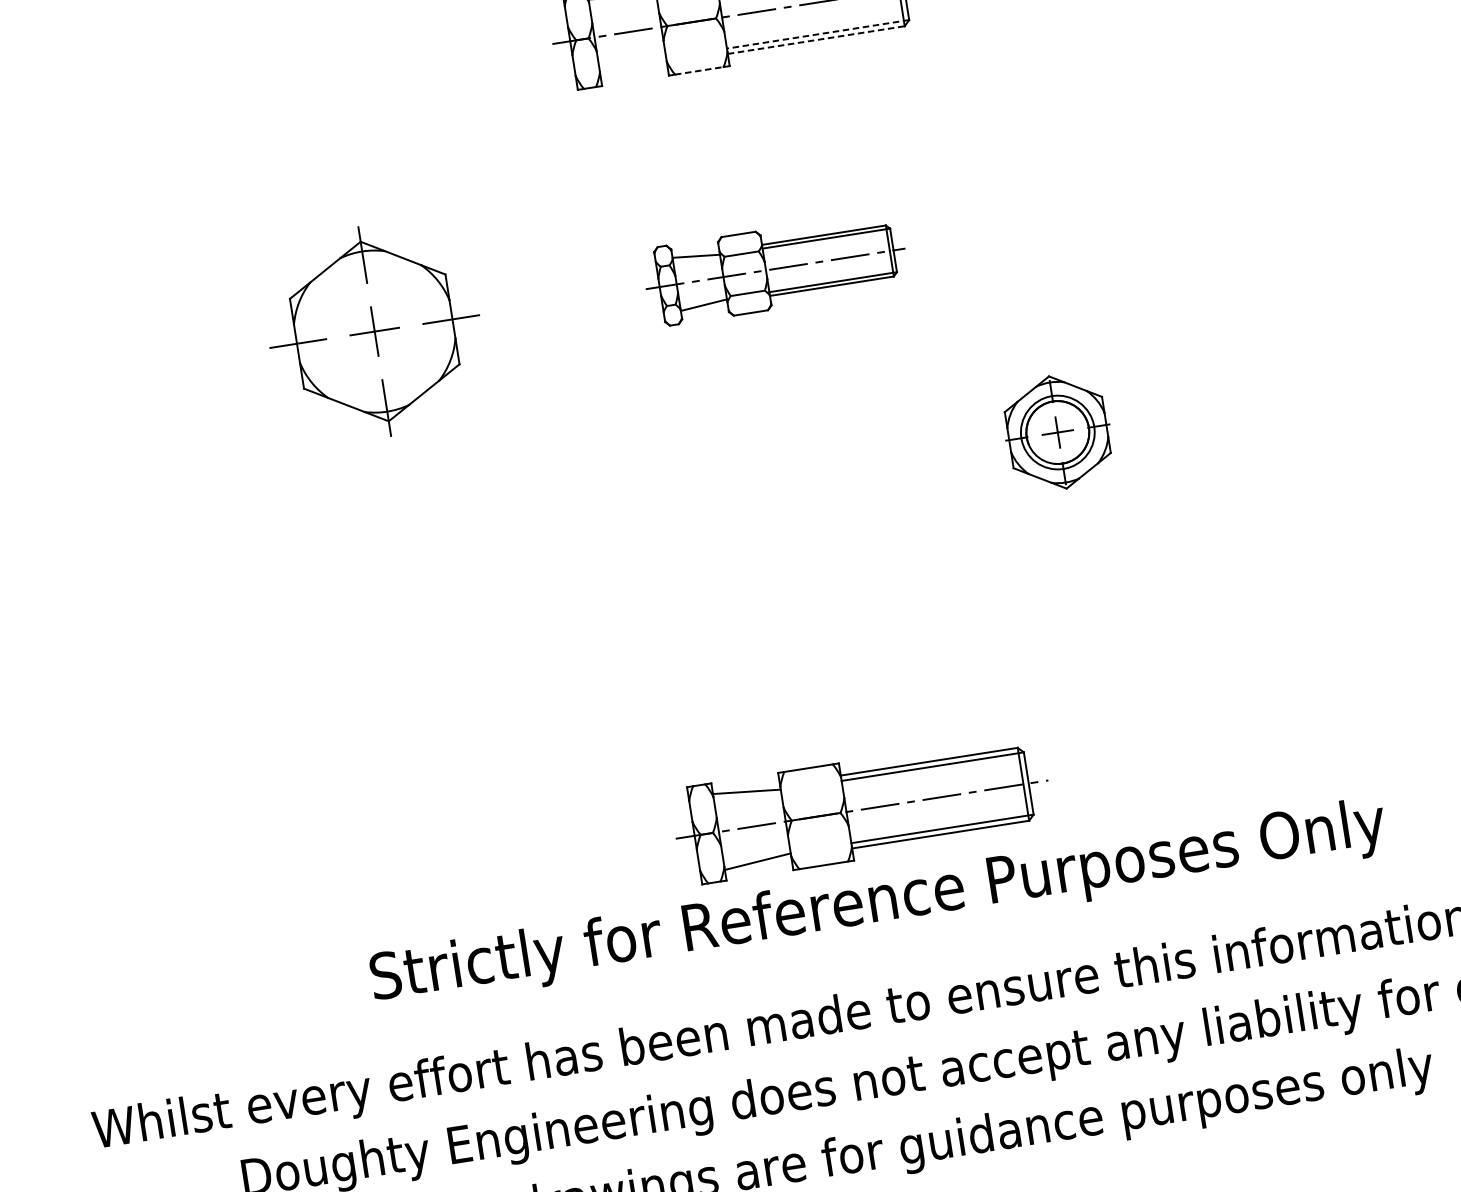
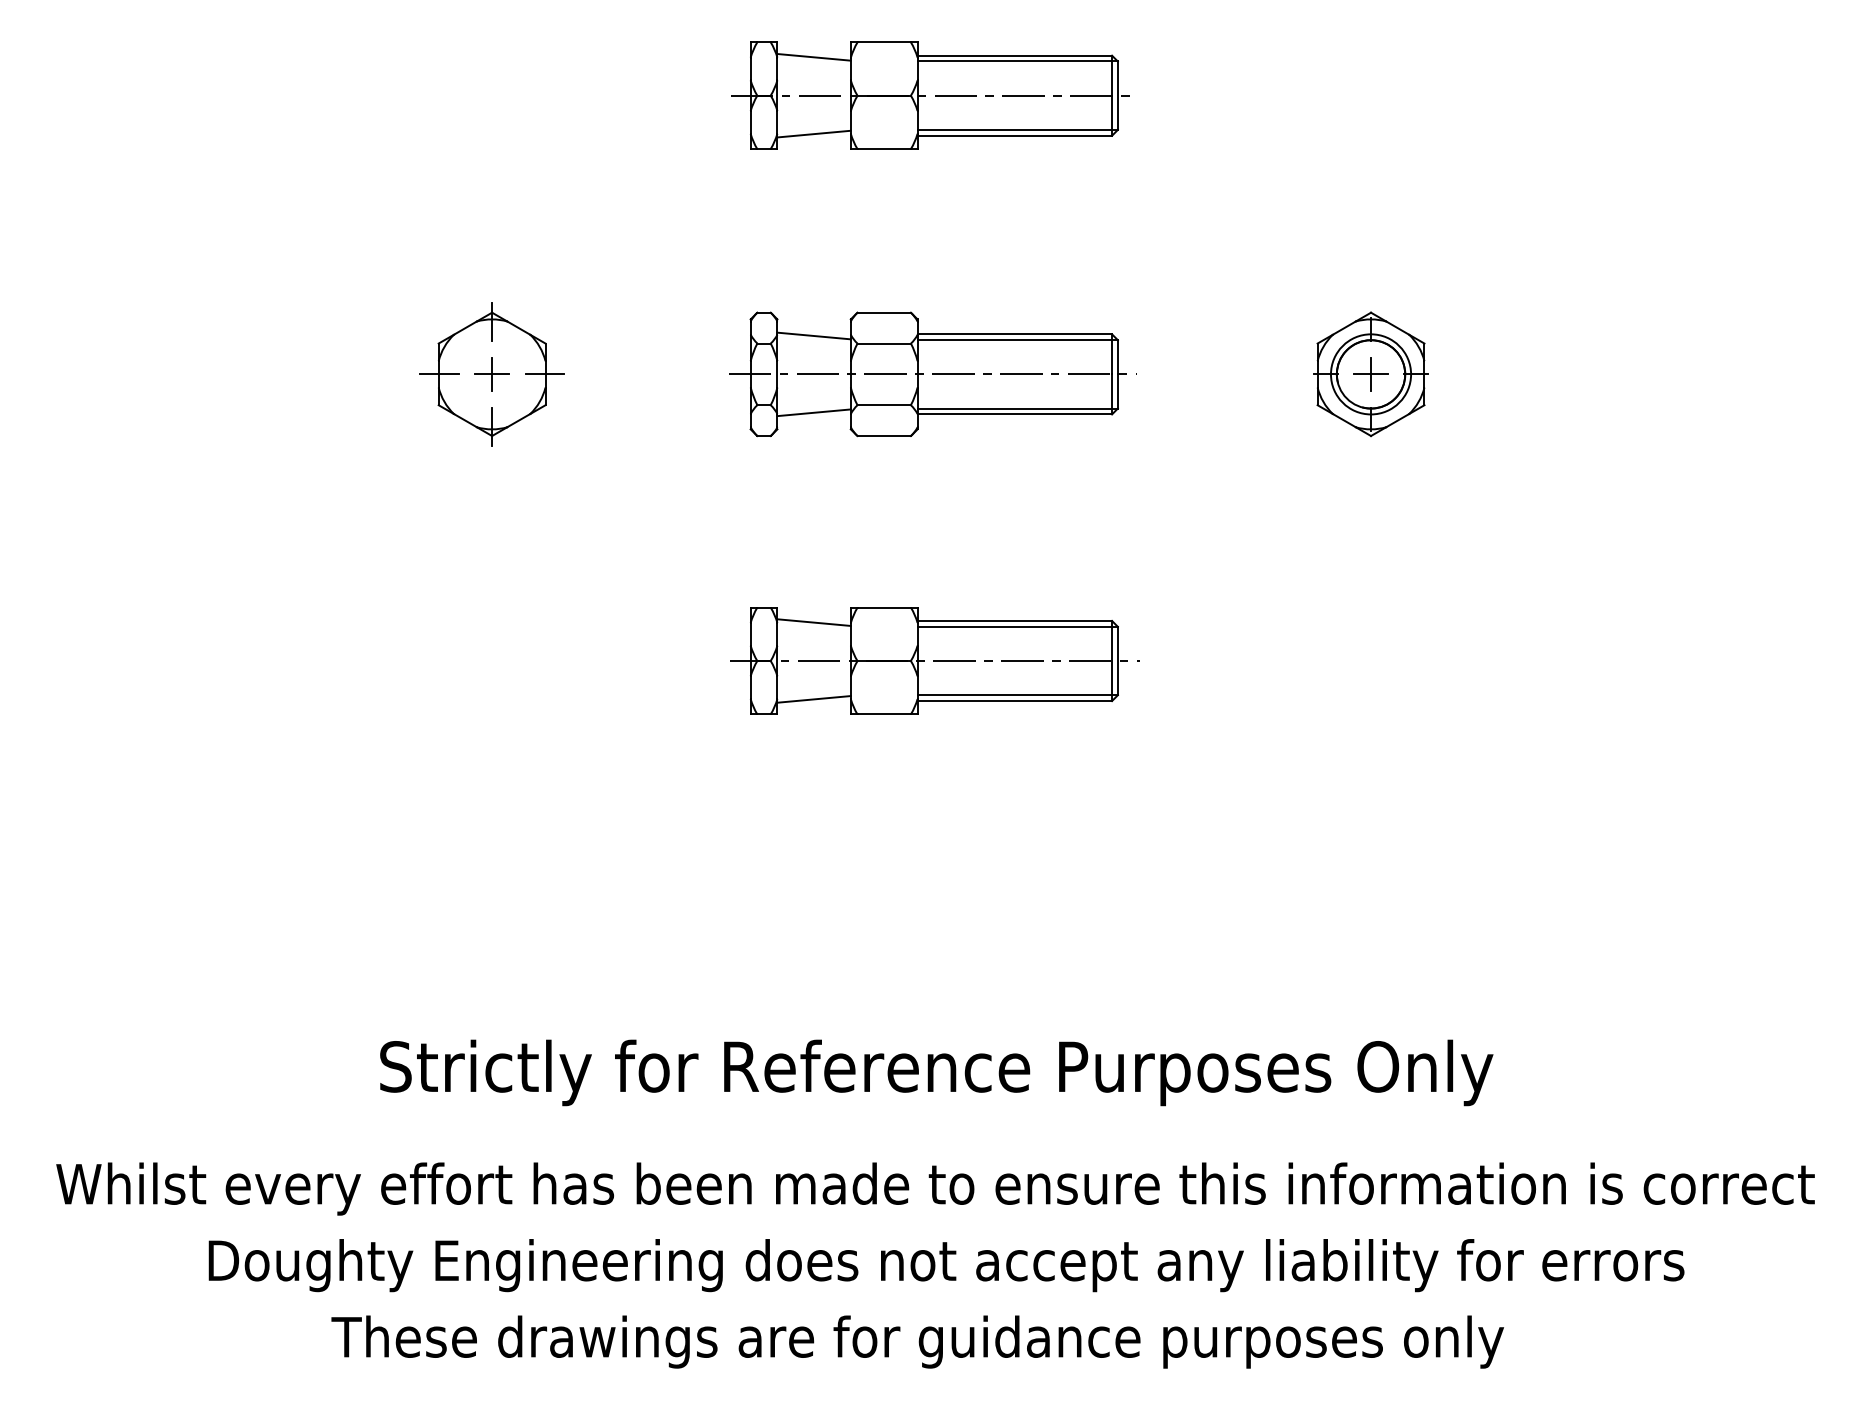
line: (817, 33) -> (1017, 129), dashed -> solid
line: (816, 39) -> (1015, 135), dashed -> solid
line: (632, 66) -> (813, 133), added
line: (699, 71) -> (884, 149), dashed -> solid
part: (775, 269) -> (932, 374), size x1.43
part: (374, 331) -> (491, 374), size x0.62
part: (1057, 432) -> (1370, 374), moved
part: (861, 809) -> (934, 660), moved

